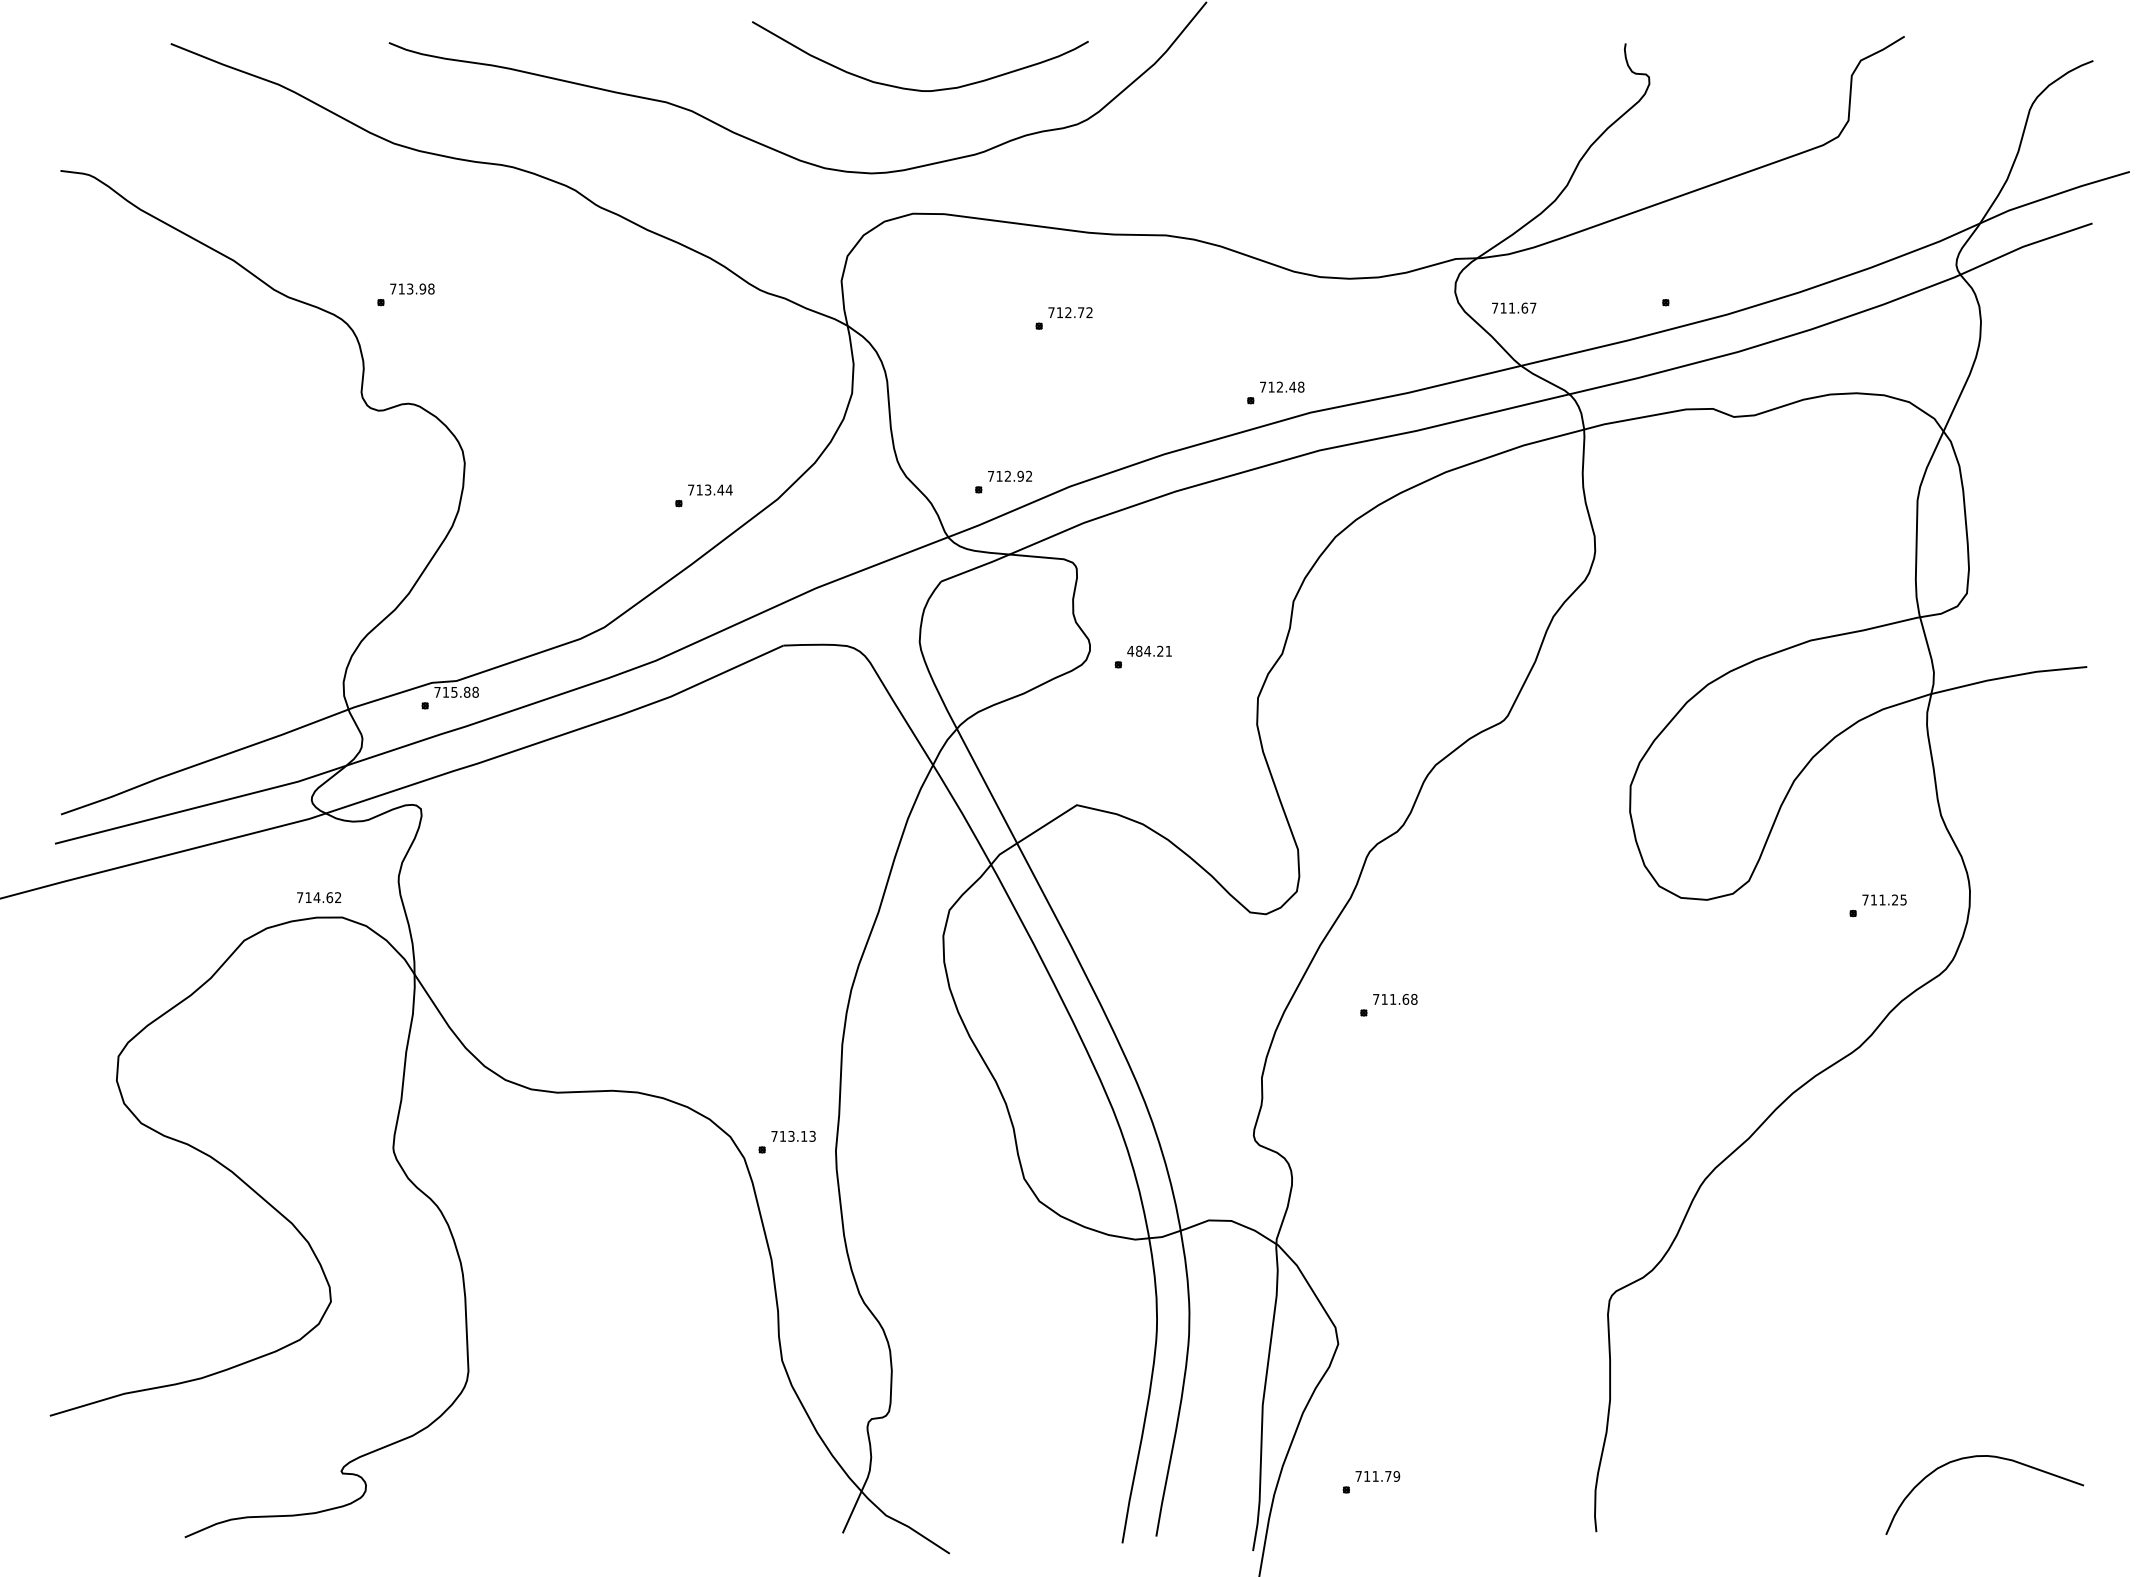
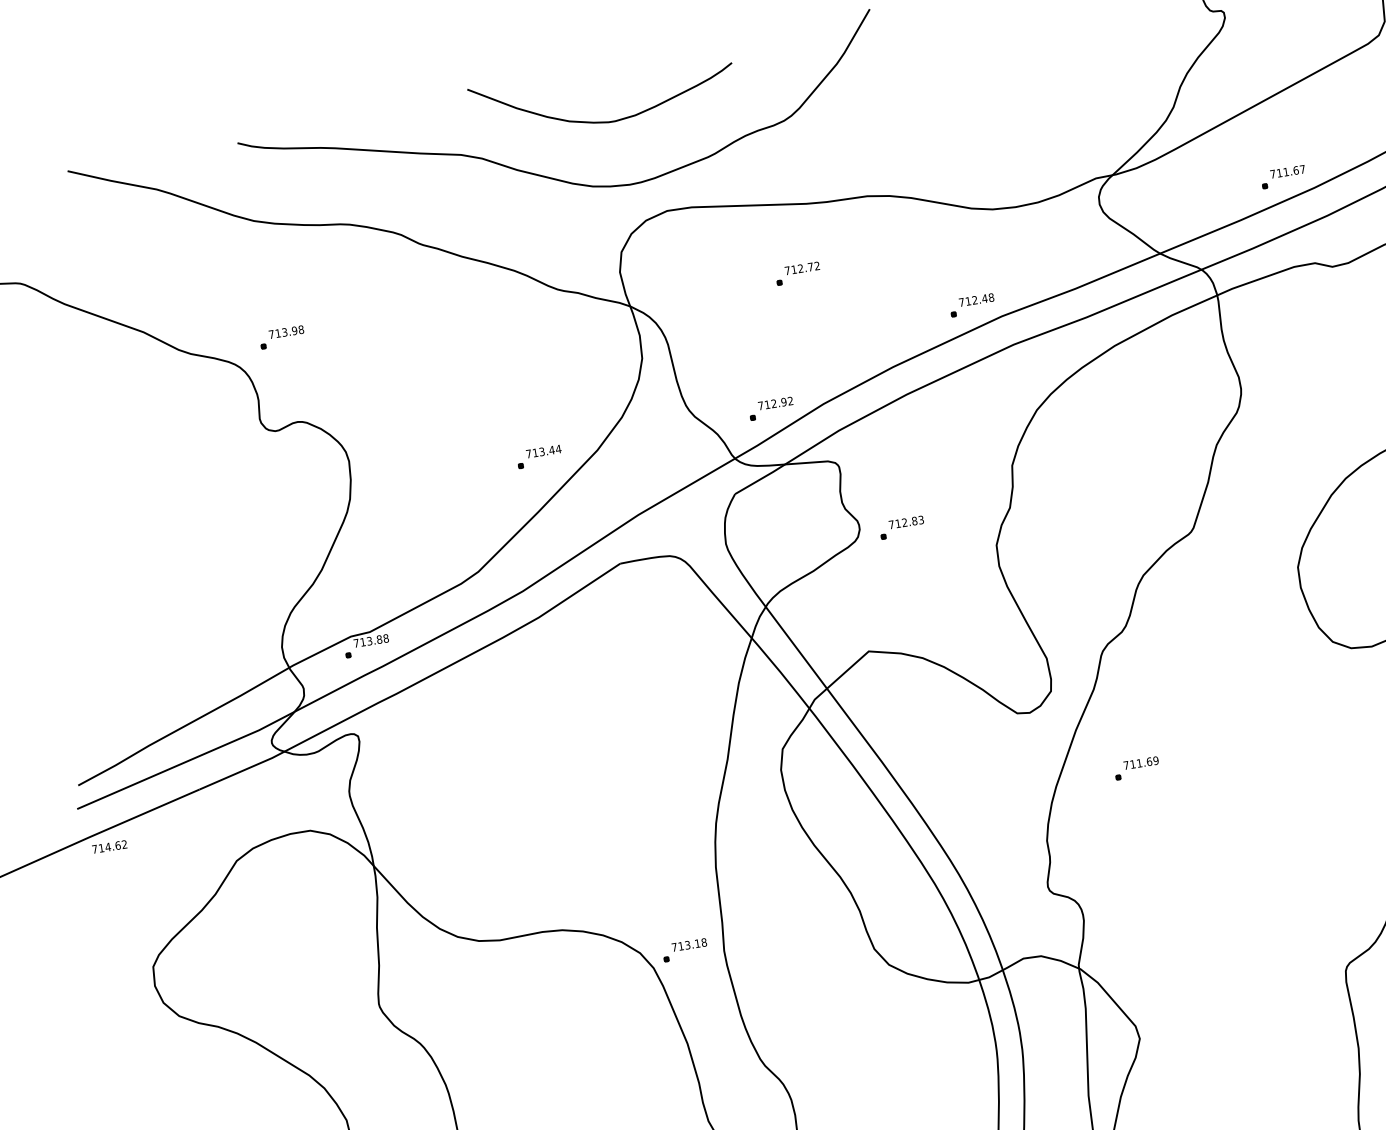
curve: (912, 88) -> (600, 121), moved
text: (1514, 307) -> (1288, 171), moved
text: (1149, 650) -> (906, 521), 484.21 -> 712.83
text: (454, 691) -> (369, 640), 715.88 -> 713.88
text: (319, 897) -> (110, 846), moved
text: (1414, 999) -> (1156, 760), 711.68 -> 711.69
text: (812, 1136) -> (704, 942), 713.13 -> 713.18

